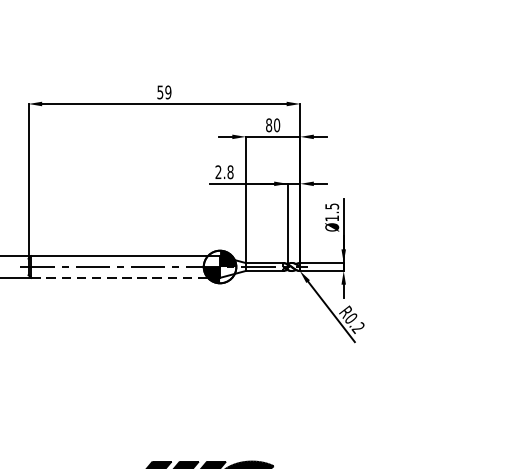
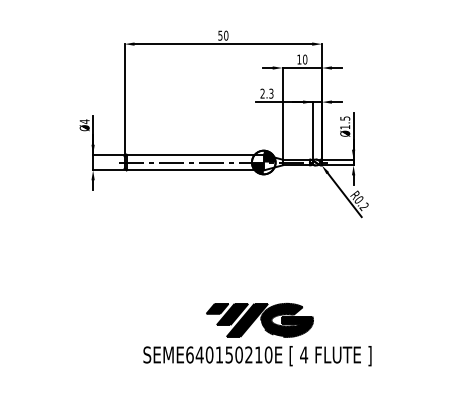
text: (168, 92) -> (226, 35), 59 -> 50
text: (269, 125) -> (299, 59), 80 -> 10
text: (230, 171) -> (271, 93), 2.8 -> 2.3
line: (126, 277) -> (195, 170), dashed -> solid

